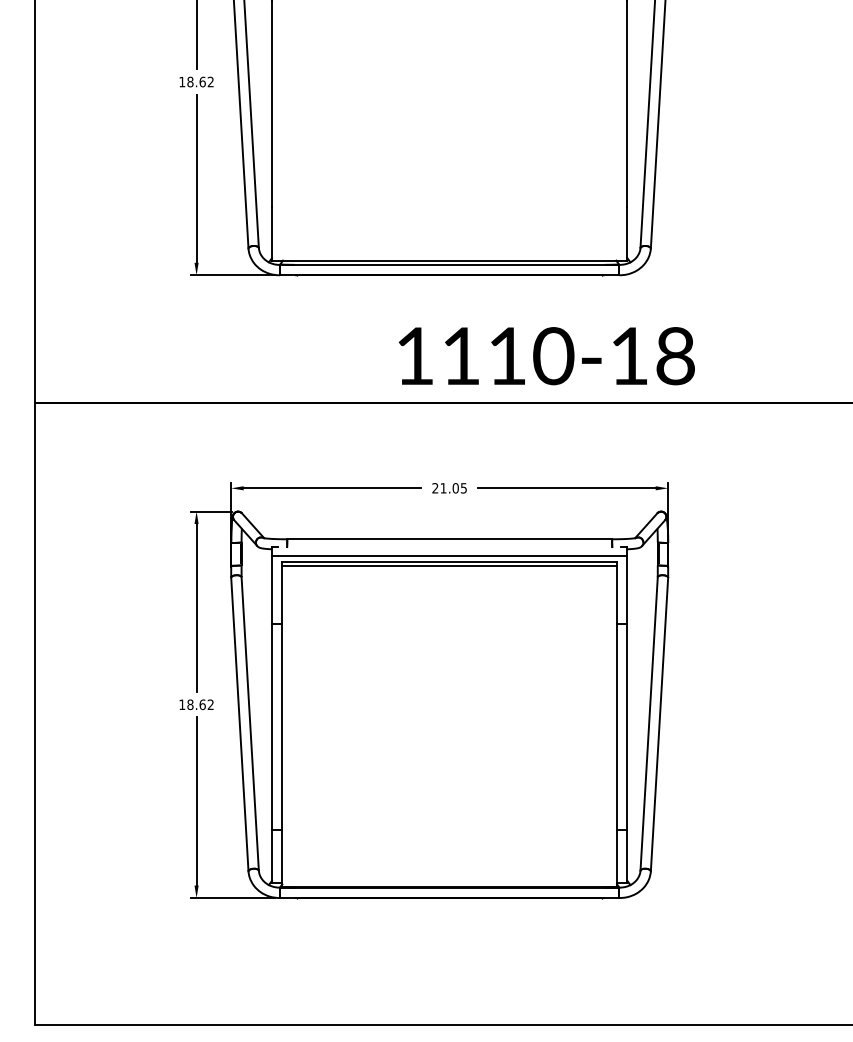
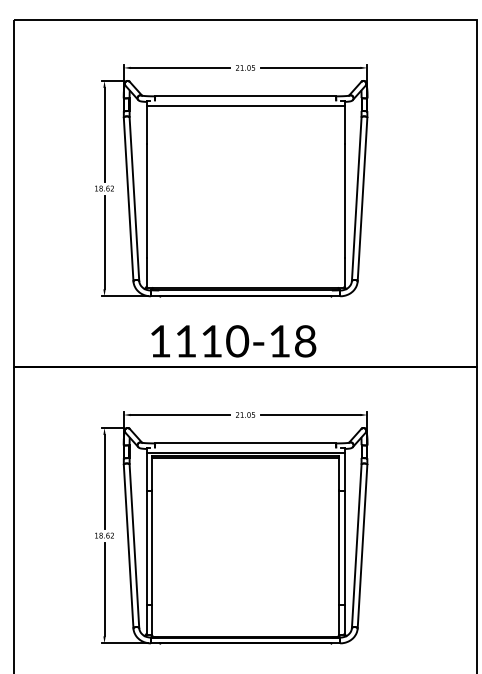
text: (546, 356) -> (233, 341), moved

